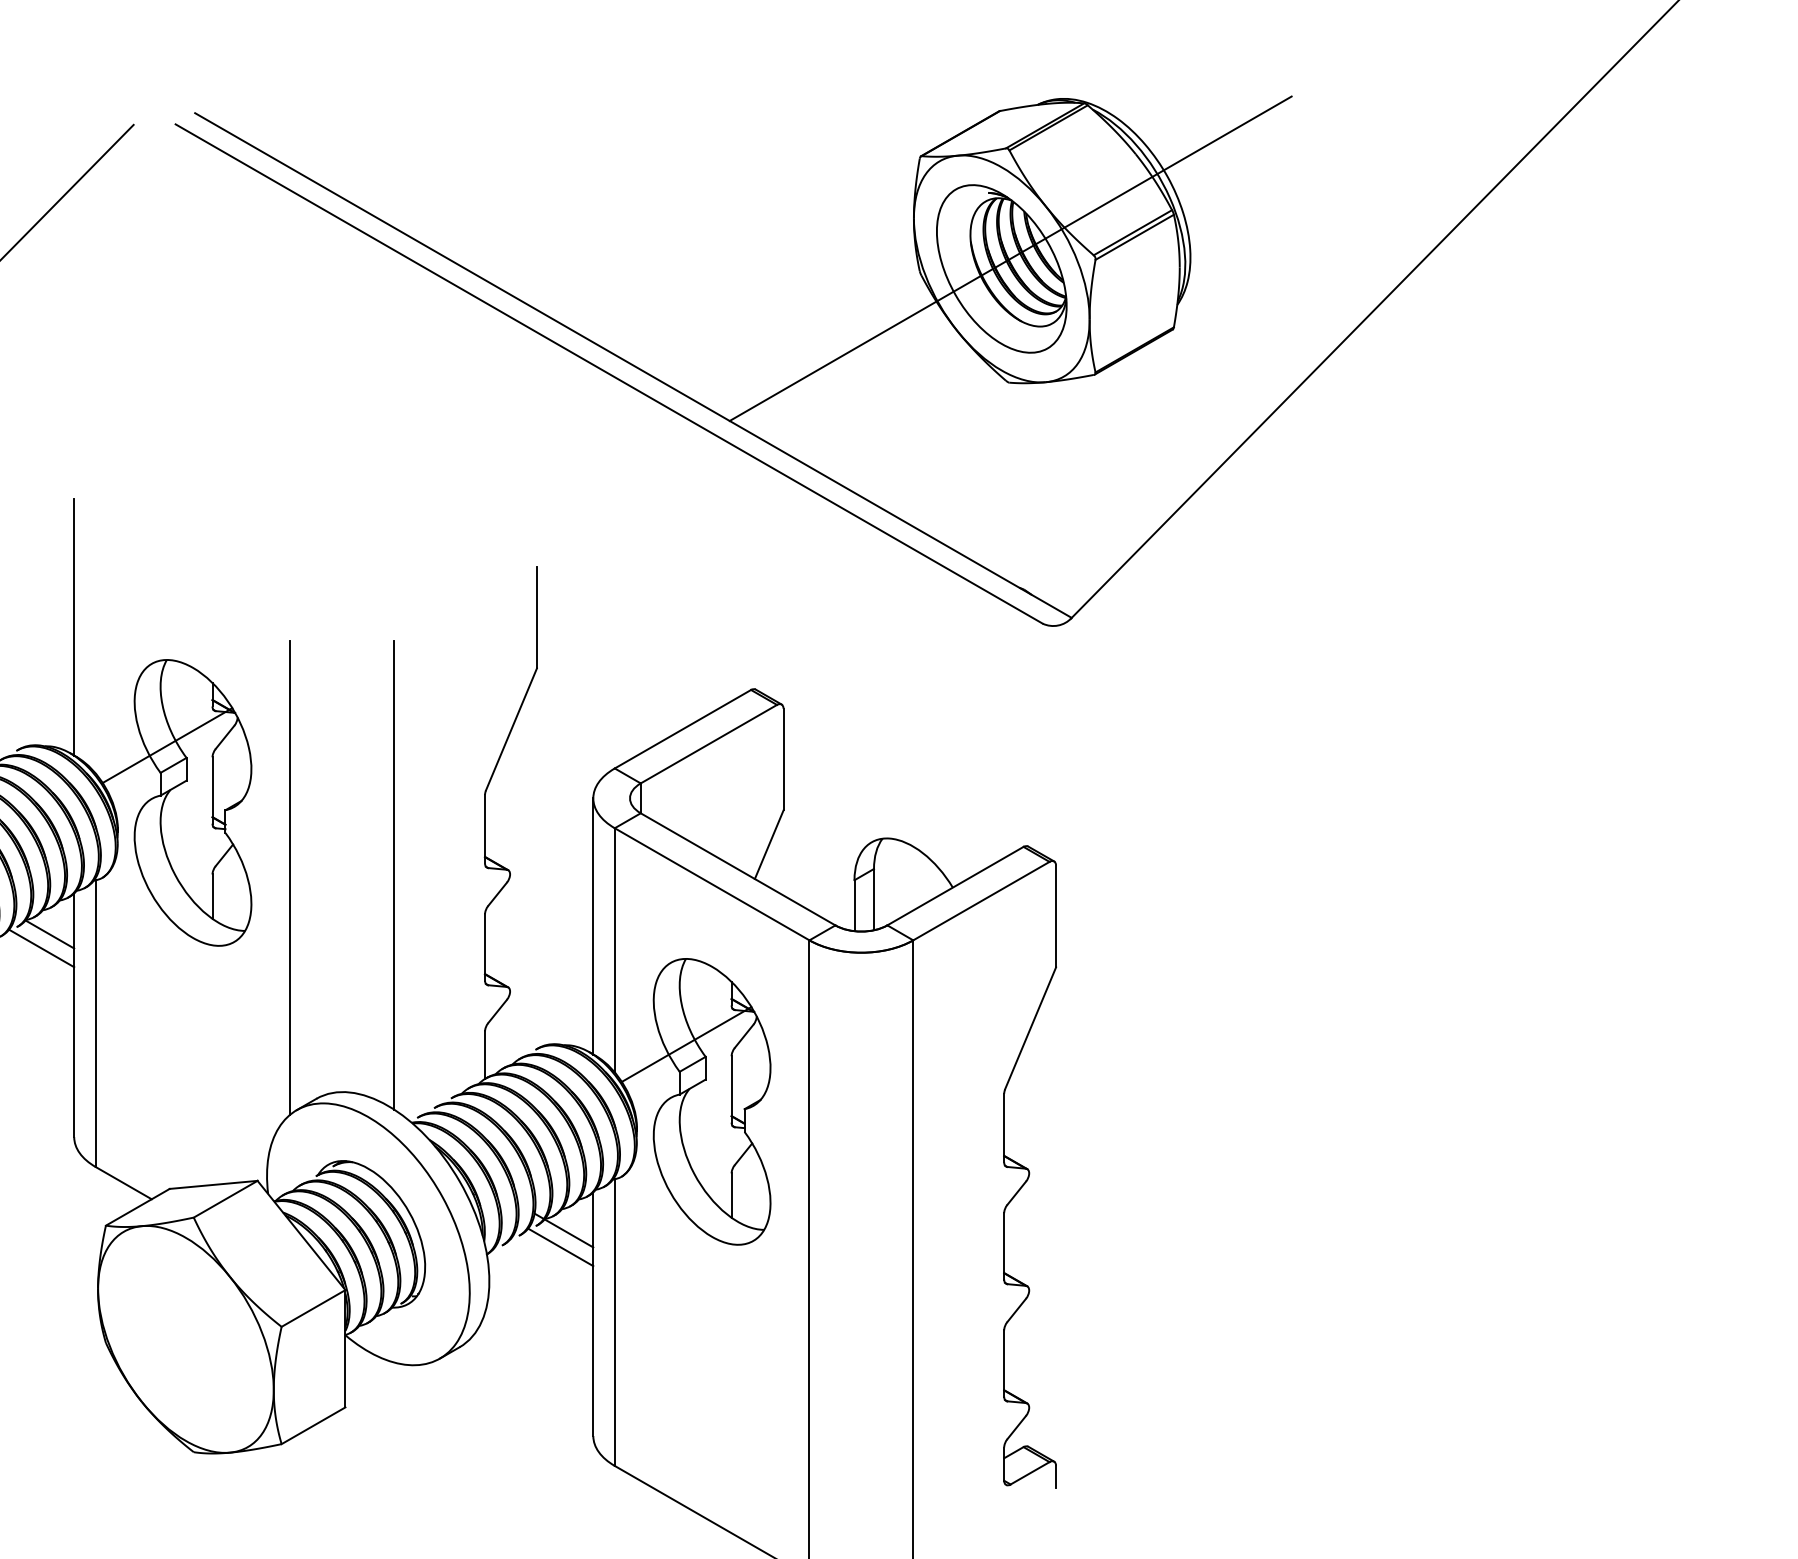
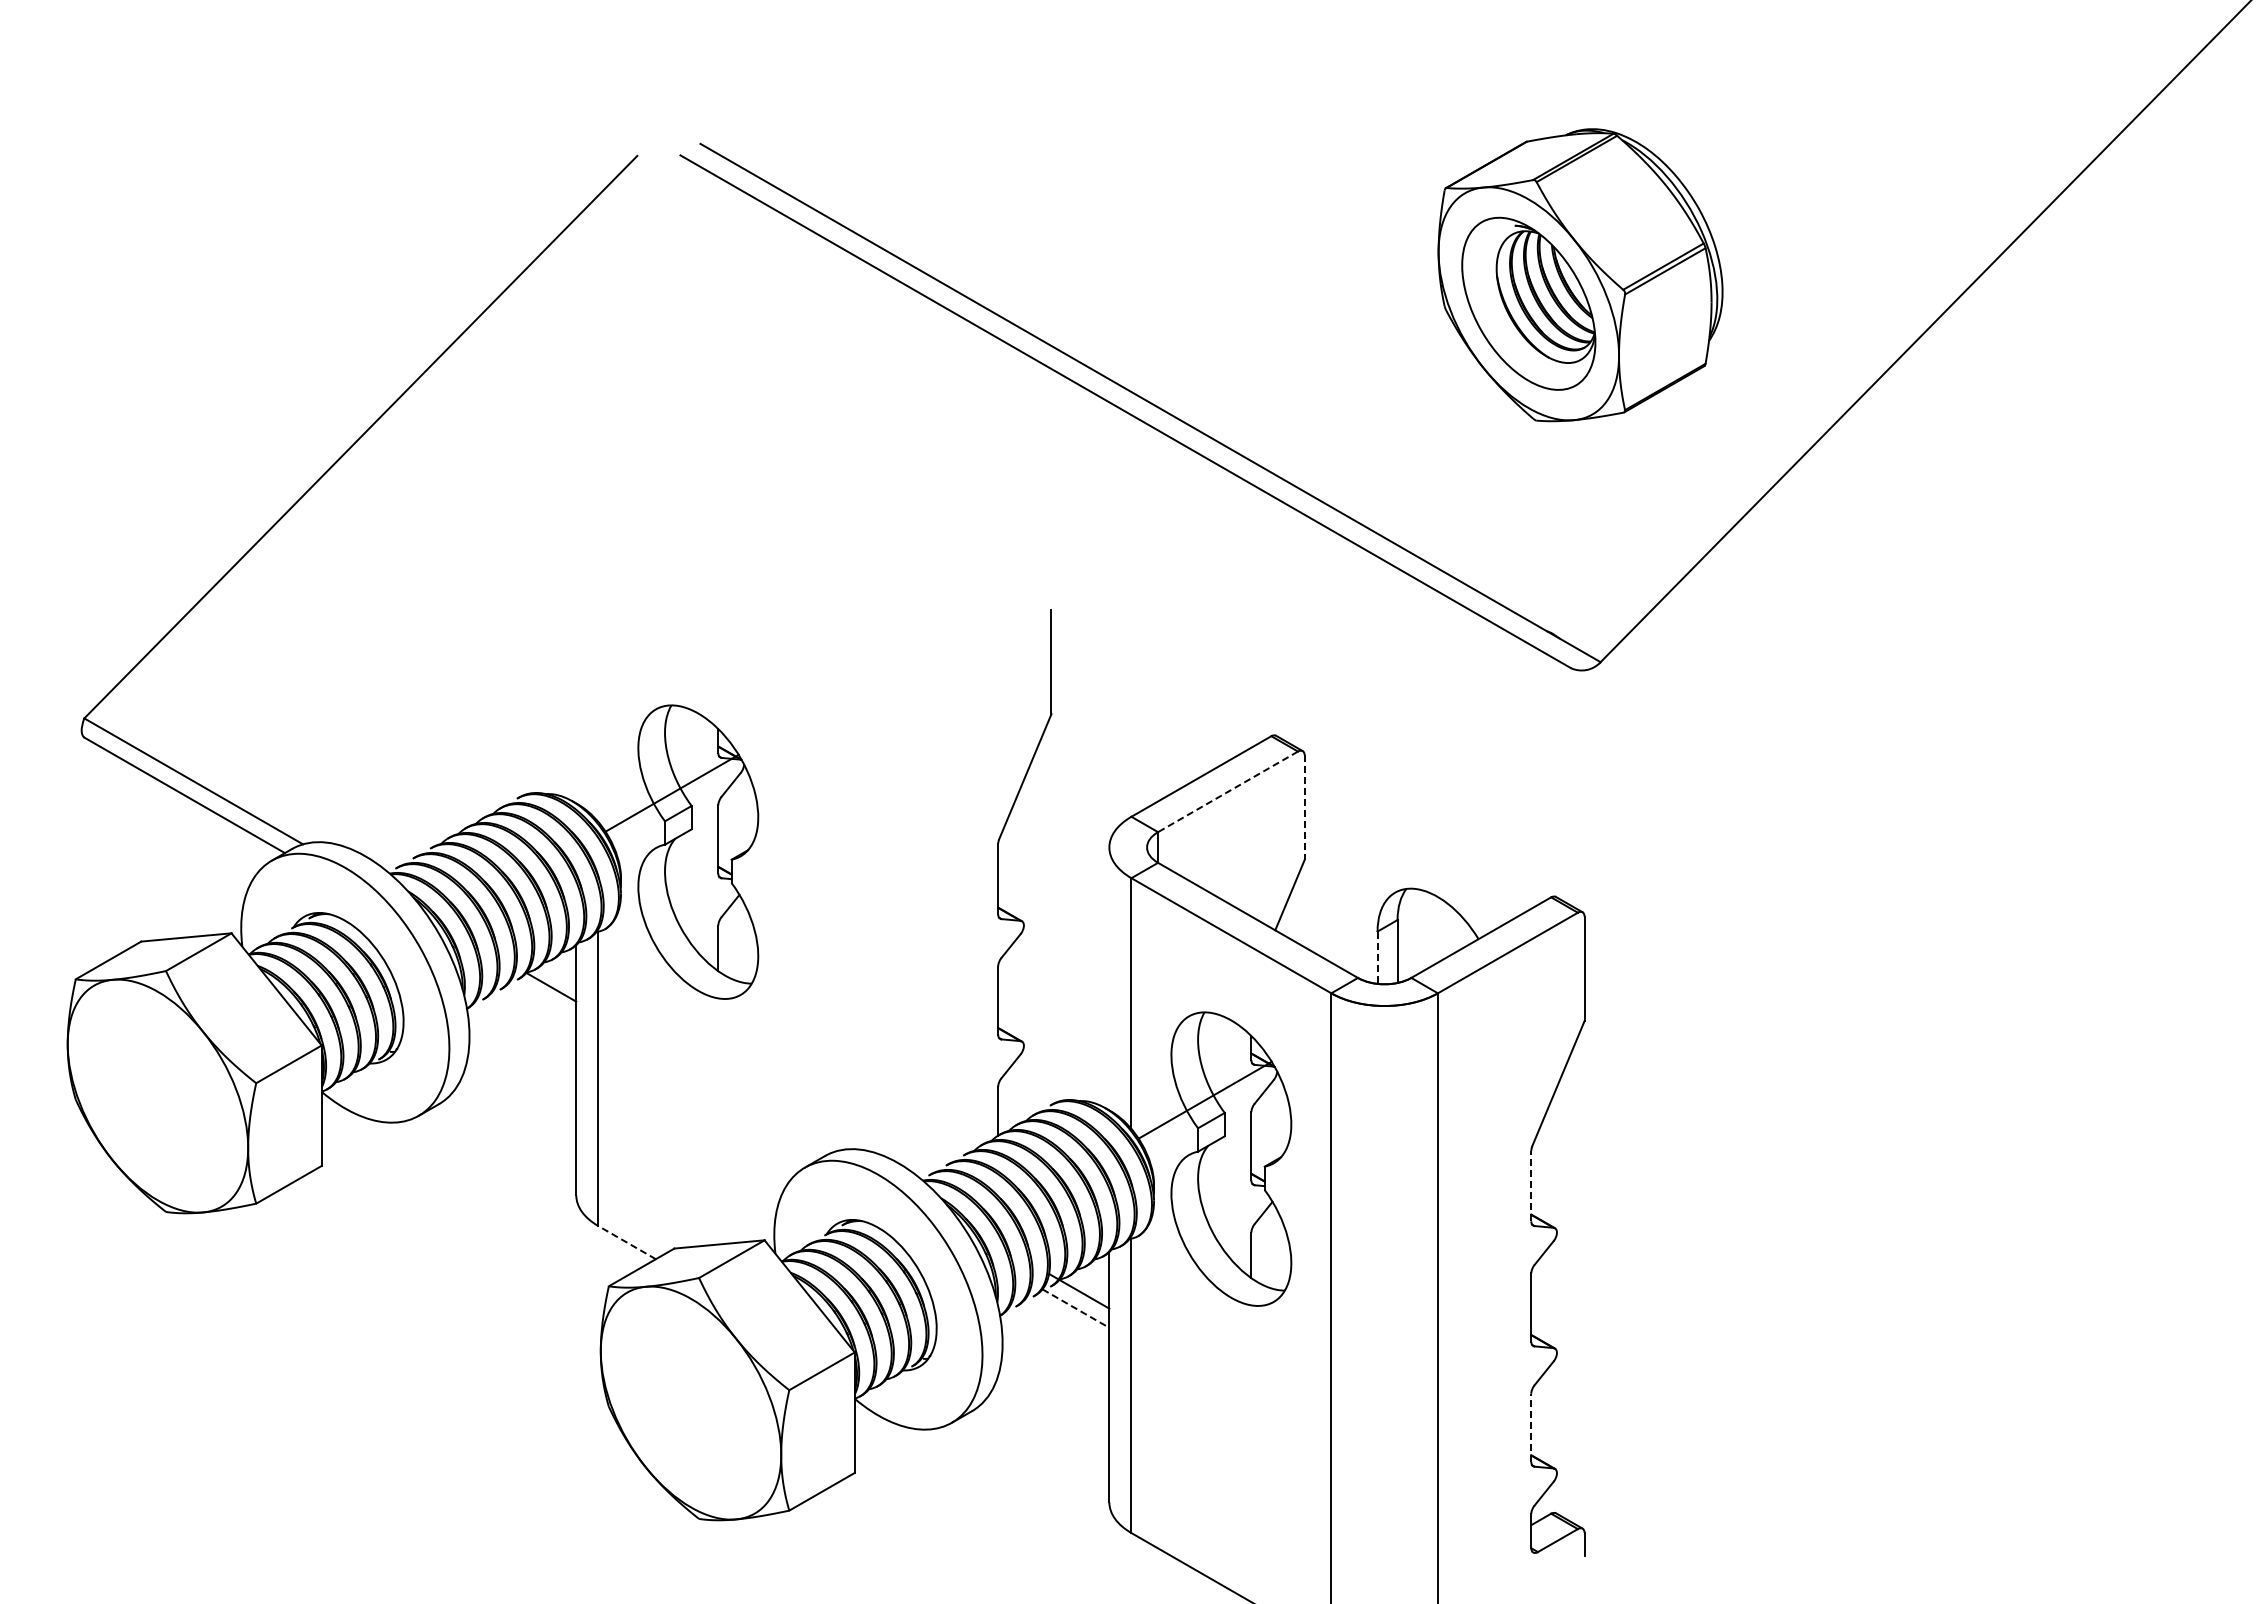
line: (1010, 258) -> (1537, 293), removed
line: (74, 626) -> (576, 671), removed
line: (709, 743) -> (1228, 791), solid -> dashed
line: (783, 760) -> (1304, 808), solid -> dashed
line: (393, 875) -> (904, 926), removed
line: (290, 878) -> (798, 929), removed
line: (854, 906) -> (1377, 958), solid -> dashed
line: (593, 925) -> (1109, 978), removed
line: (41, 948) -> (542, 1001), removed
line: (1004, 1127) -> (1531, 1185), solid -> dashed
line: (123, 1183) -> (626, 1242), solid -> dashed
line: (560, 1247) -> (1075, 1308), solid -> dashed
line: (1004, 1363) -> (1531, 1427), solid -> dashed

